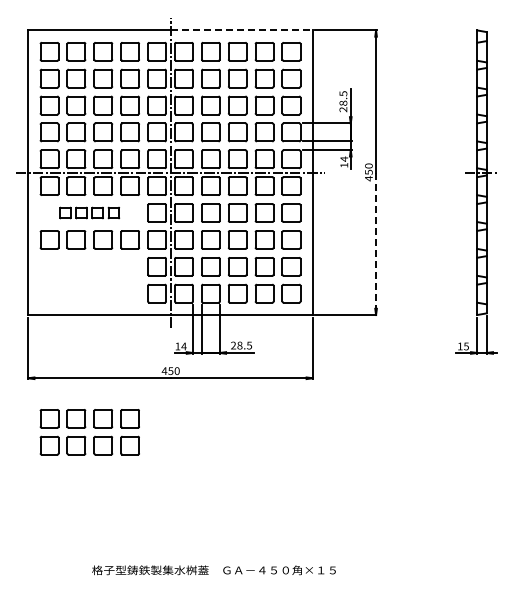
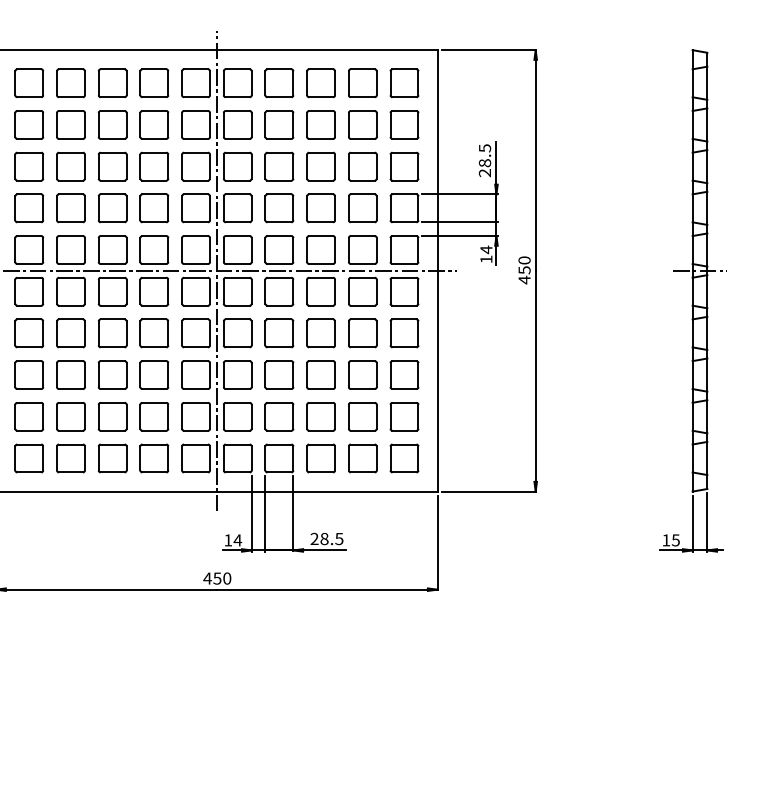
line: (242, 30) -> (328, 50), dashed -> solid
part: (89, 212) -> (91, 332), size x1.67
line: (376, 244) -> (536, 382), dashed -> solid
part: (89, 432) -> (91, 438), moved

